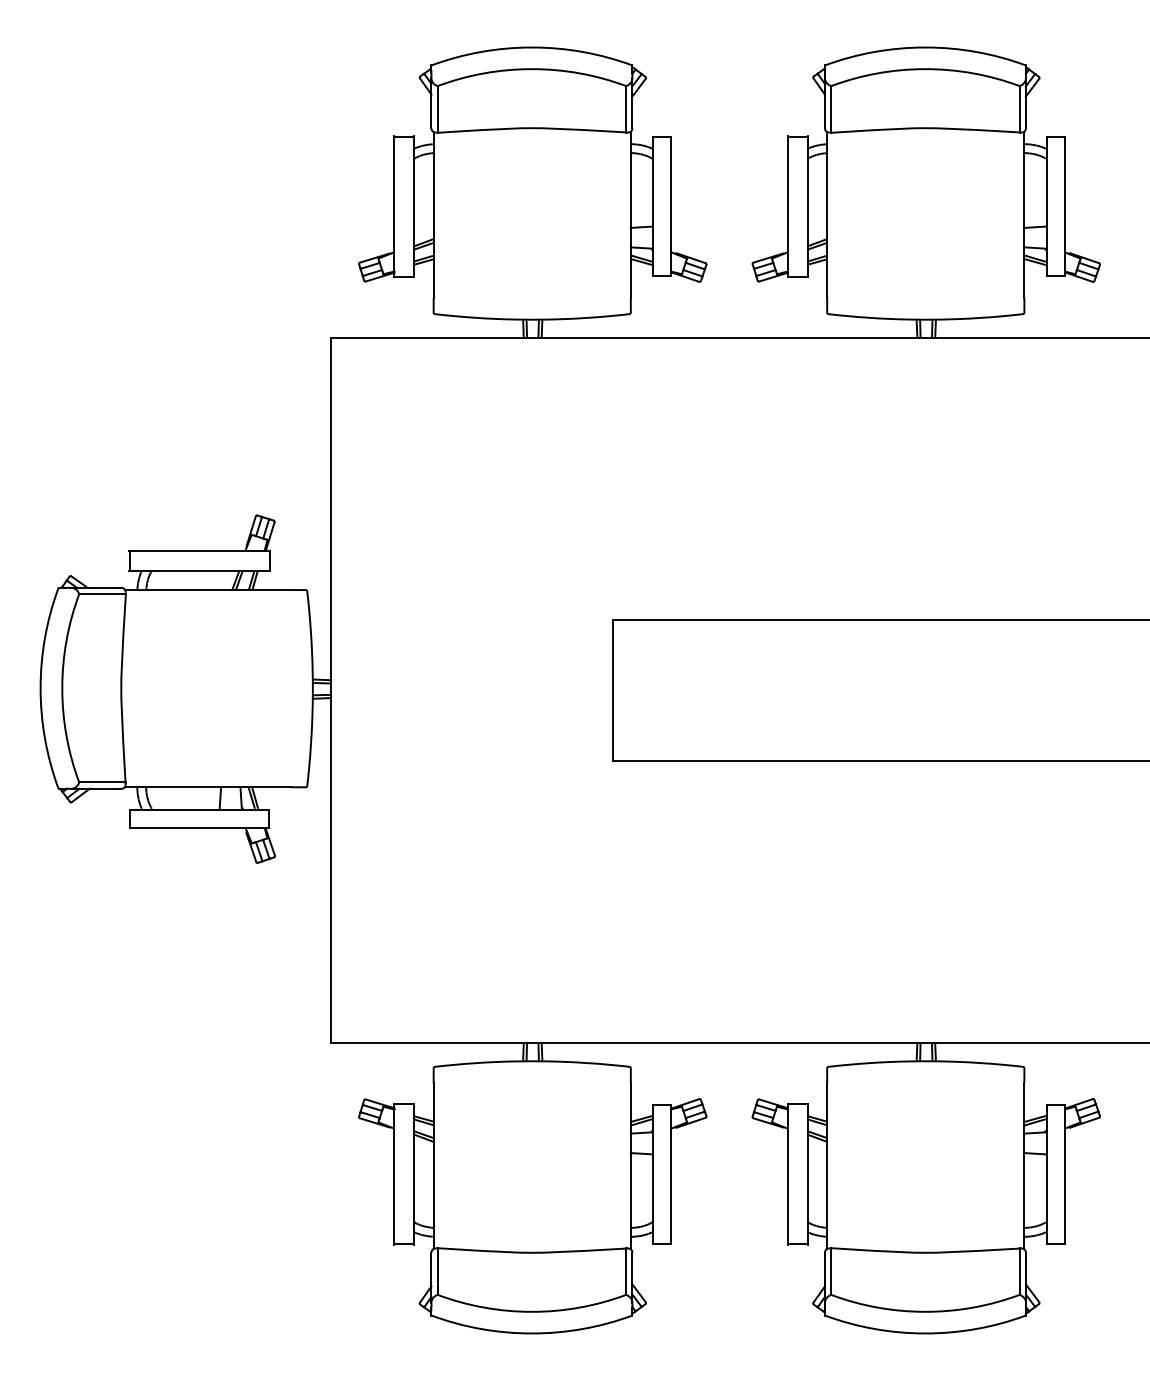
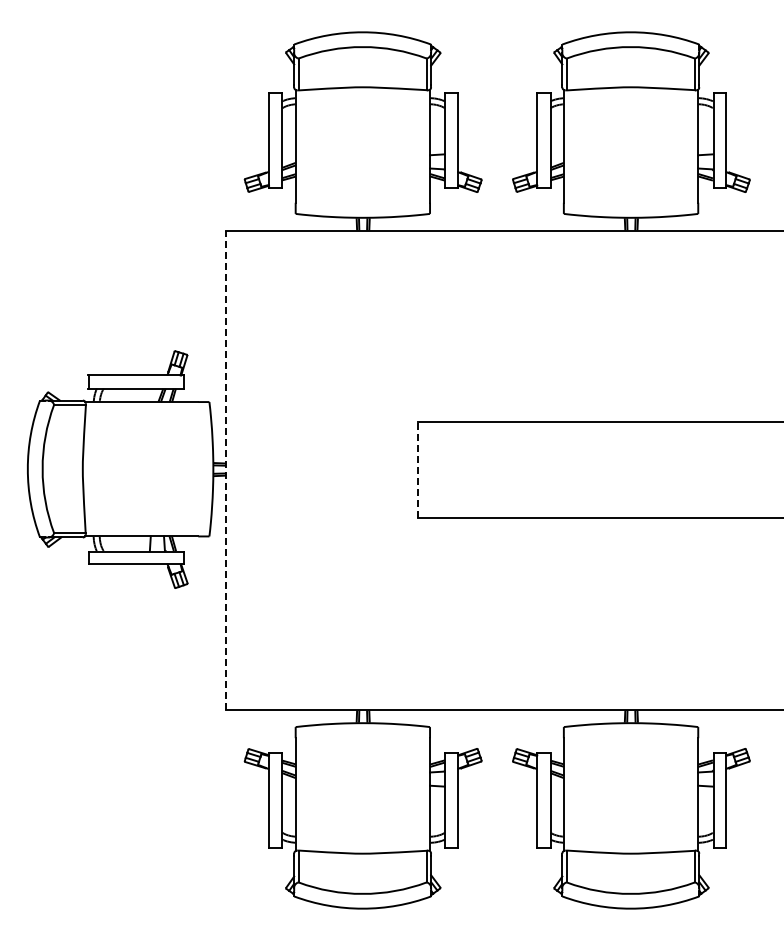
line: (332, 690) -> (226, 470), solid -> dashed
line: (613, 690) -> (418, 470), solid -> dashed

